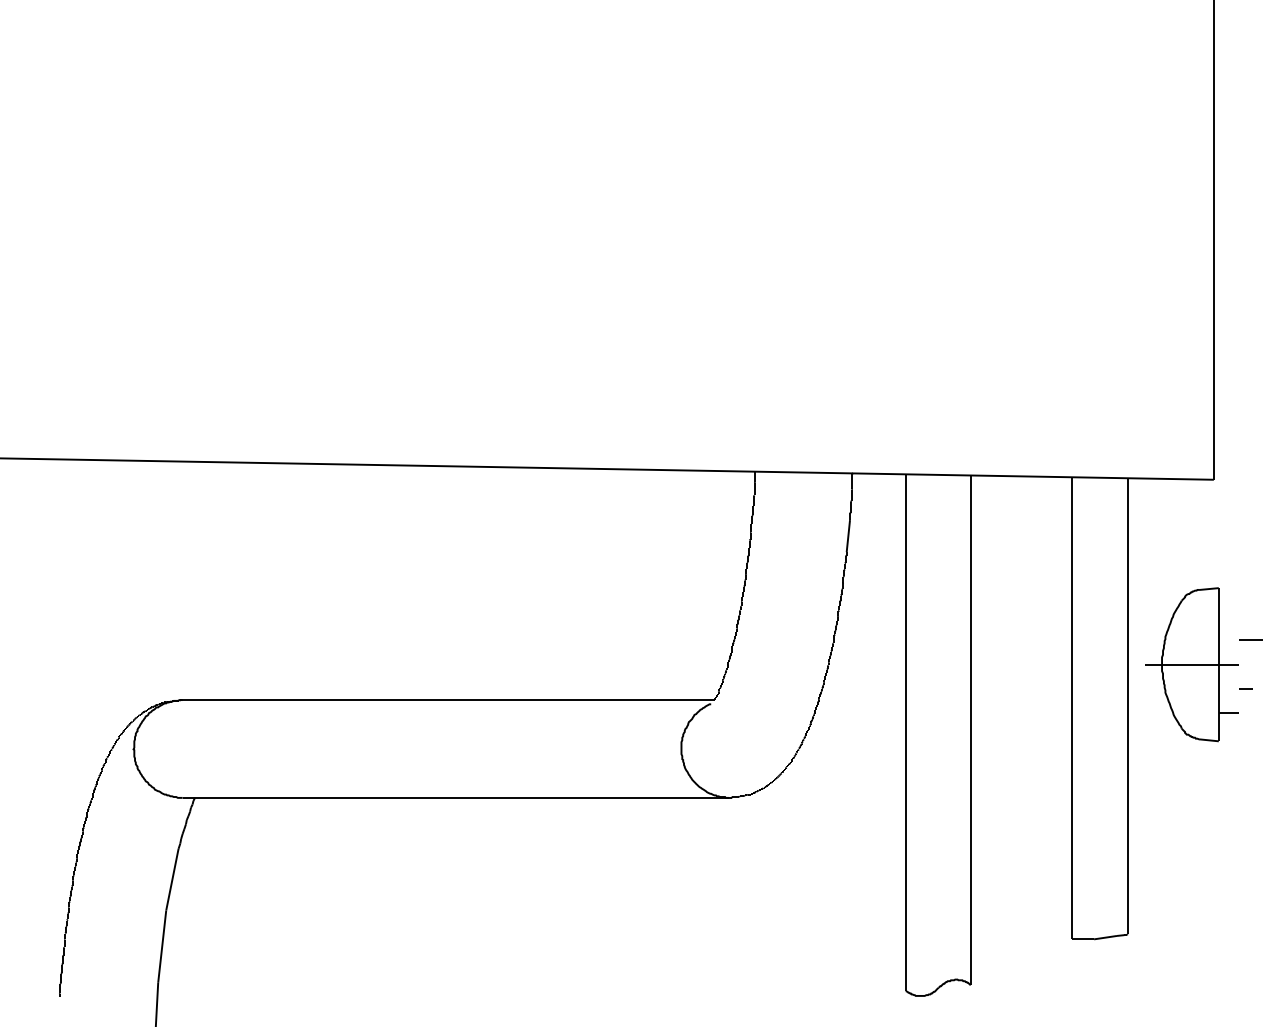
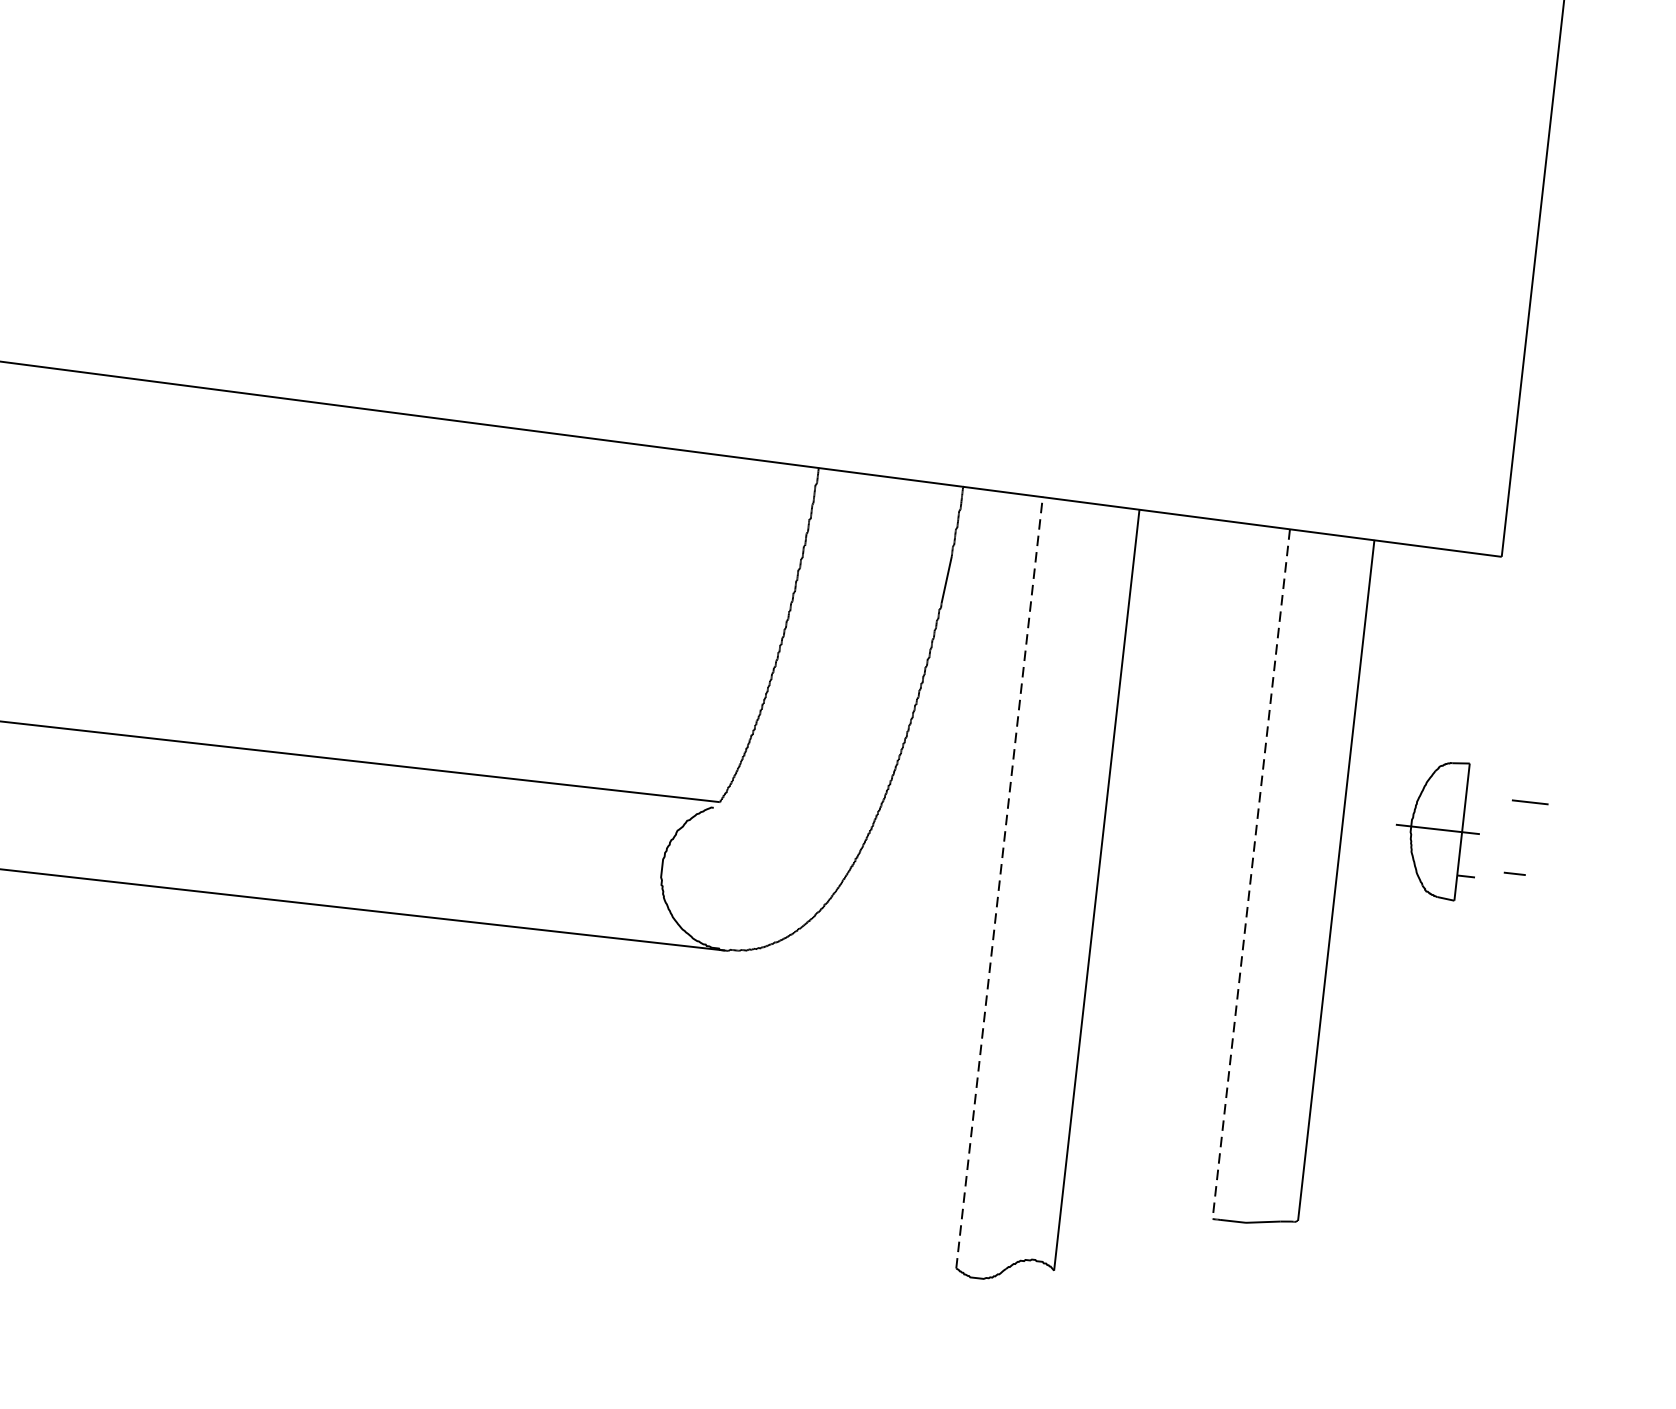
part: (1191, 664) -> (1437, 828), size x0.6
line: (1071, 708) -> (1250, 874), solid -> dashed
line: (905, 732) -> (999, 882), solid -> dashed

